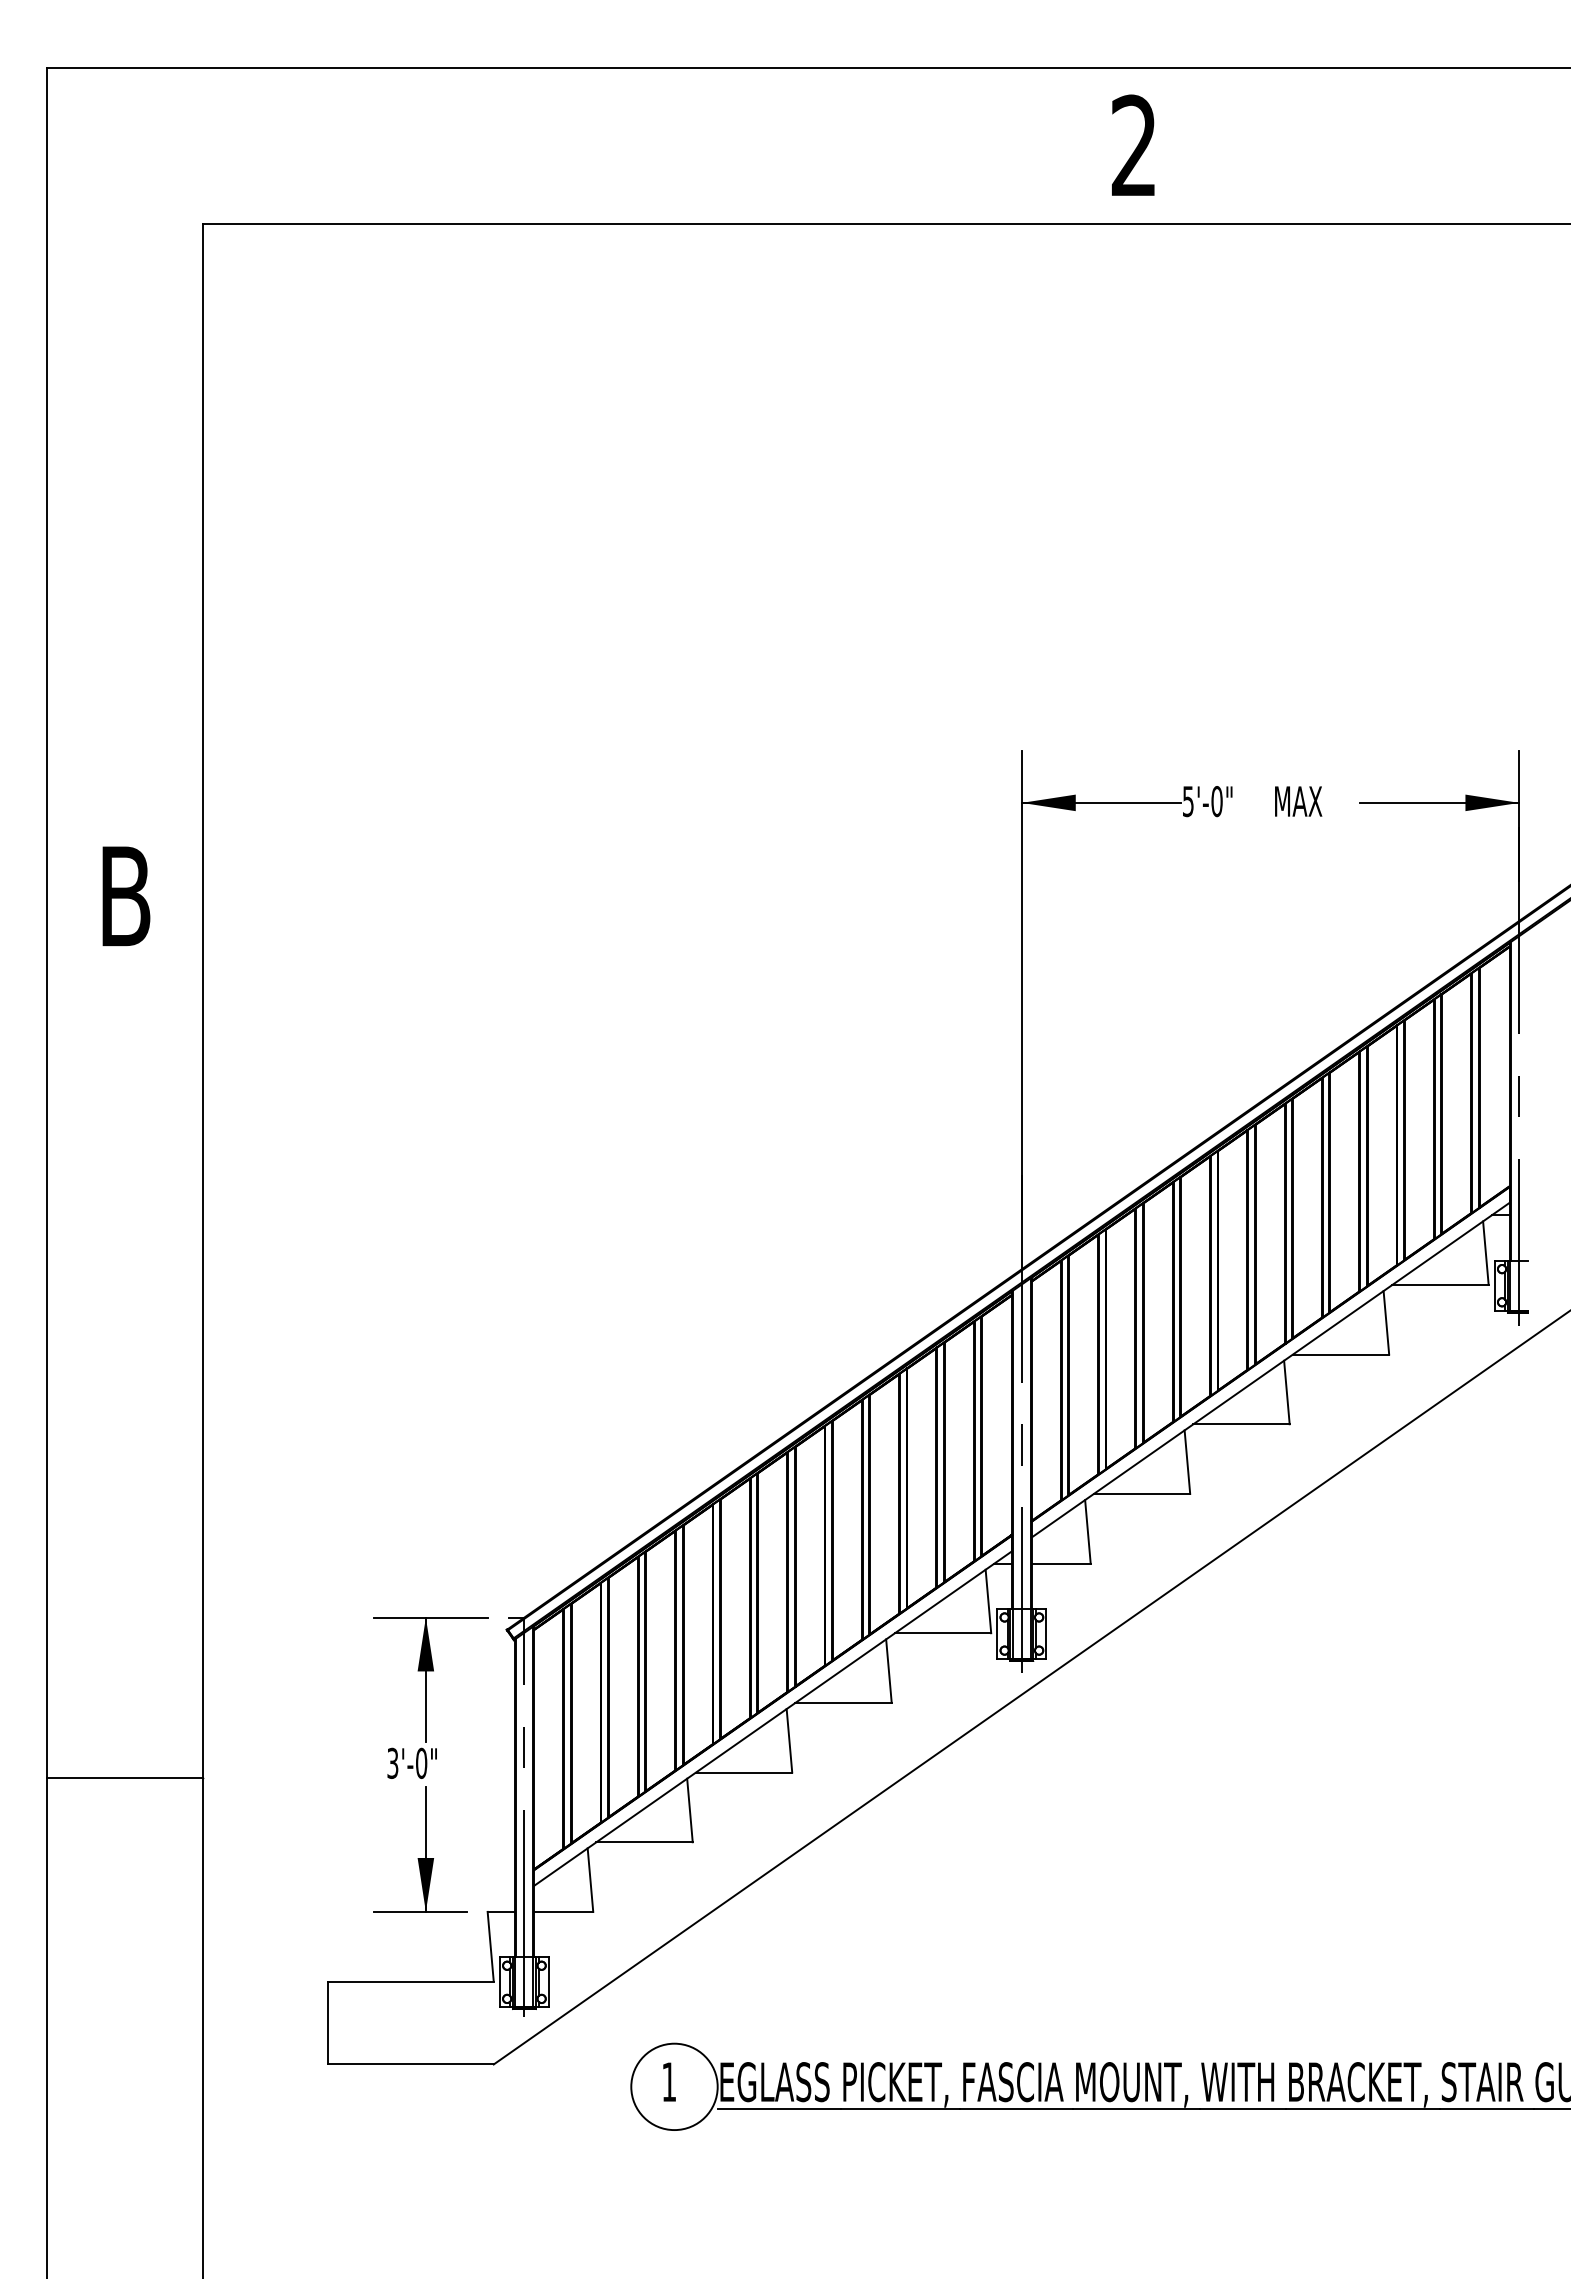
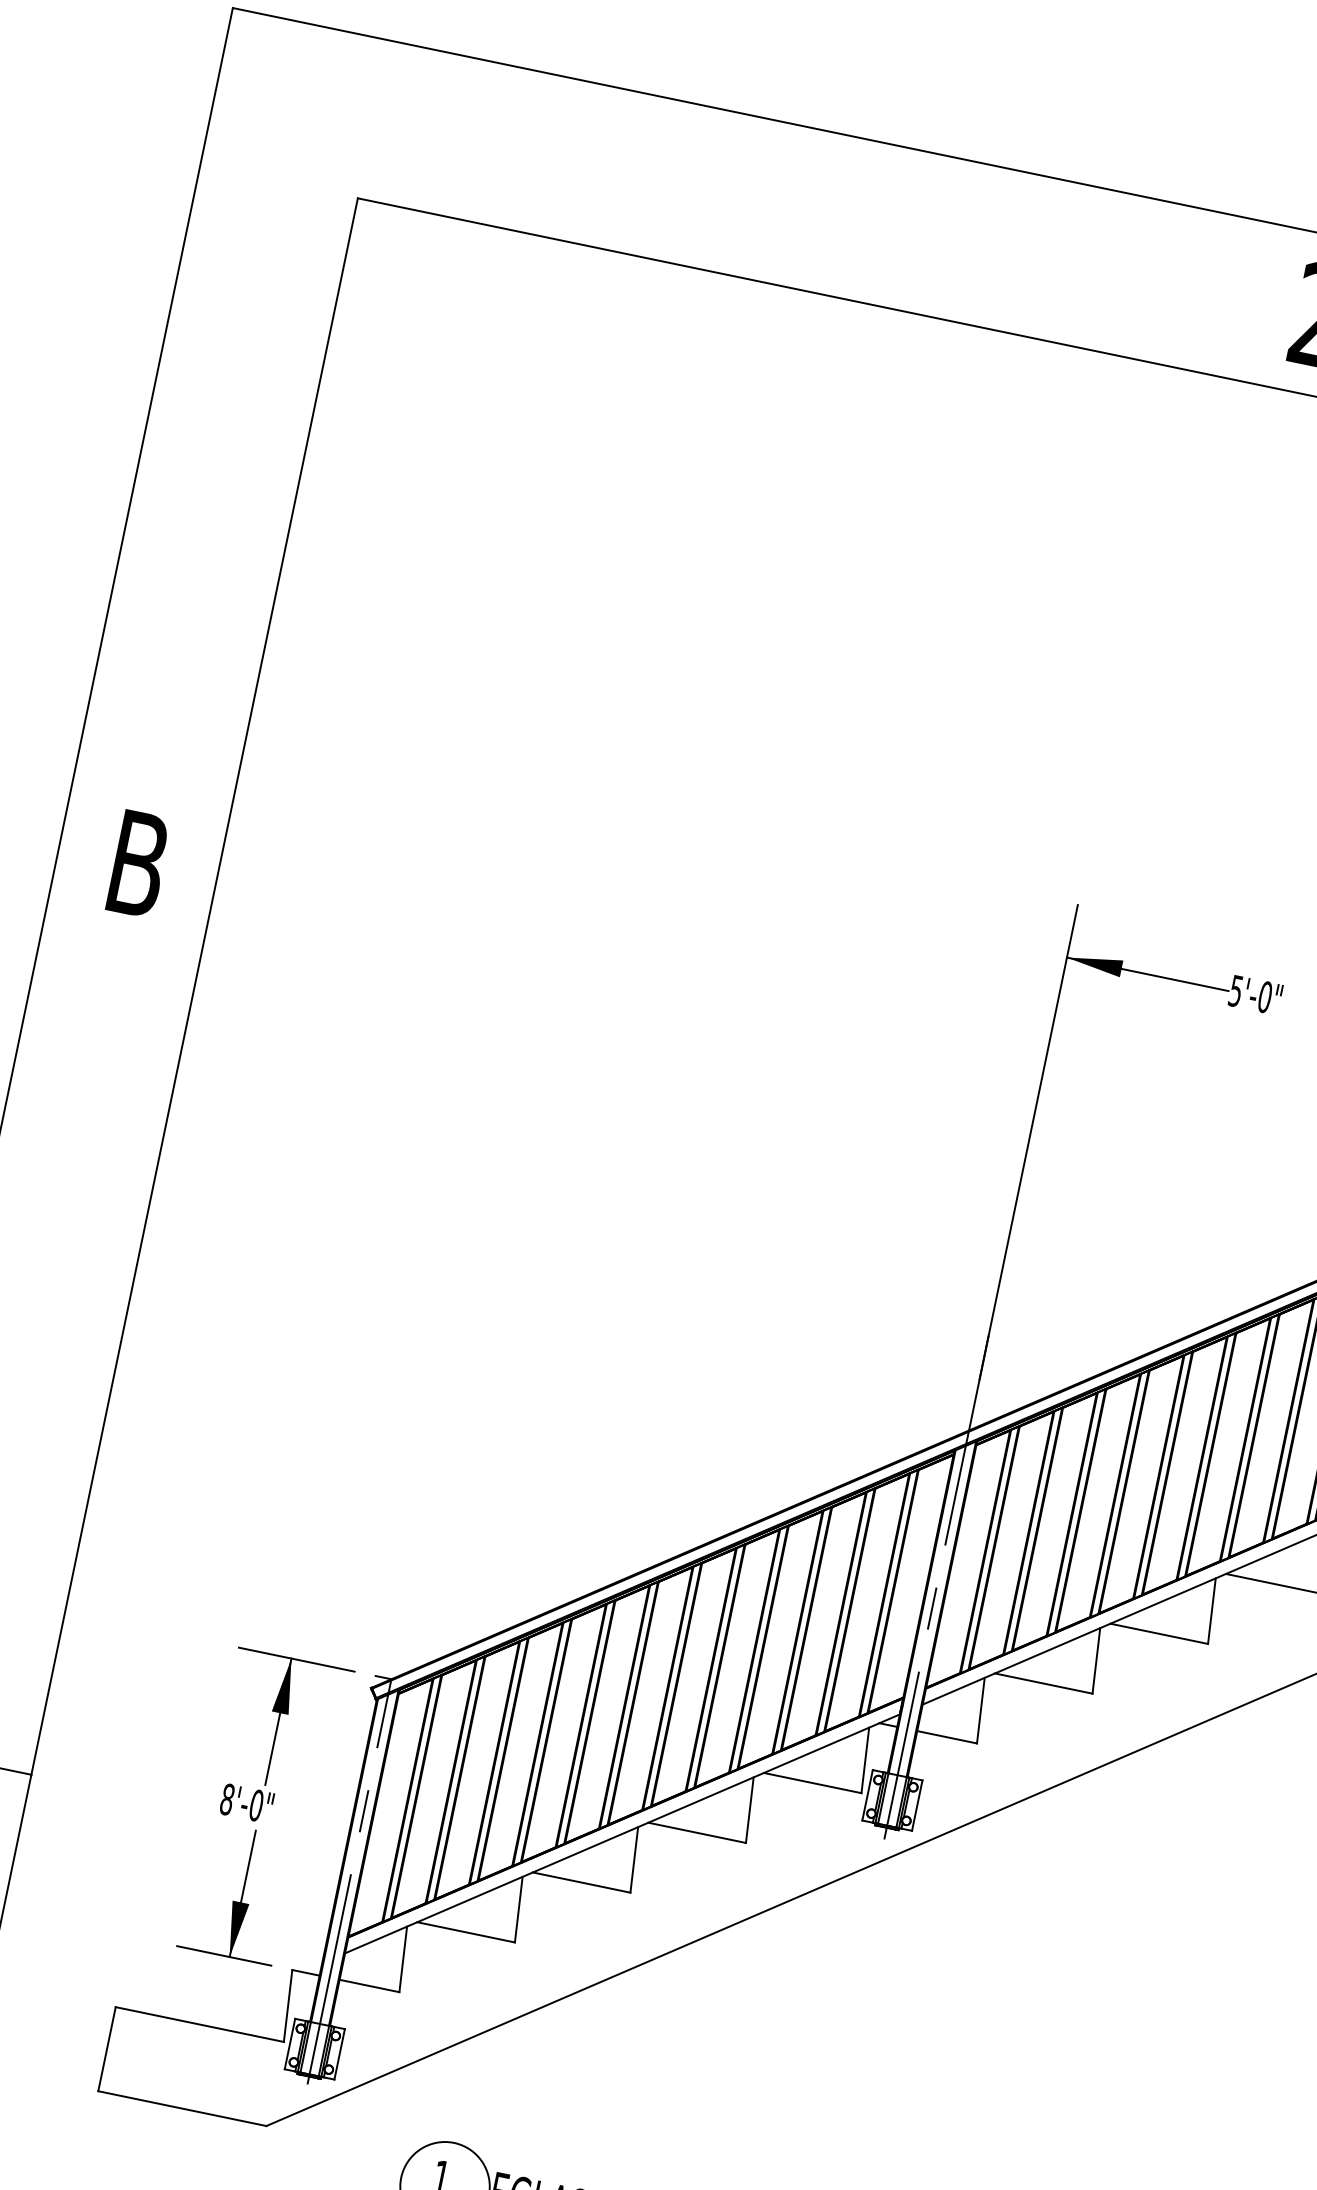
text: (392, 1762) -> (227, 1798), 3'-0" -> 8'-0"

